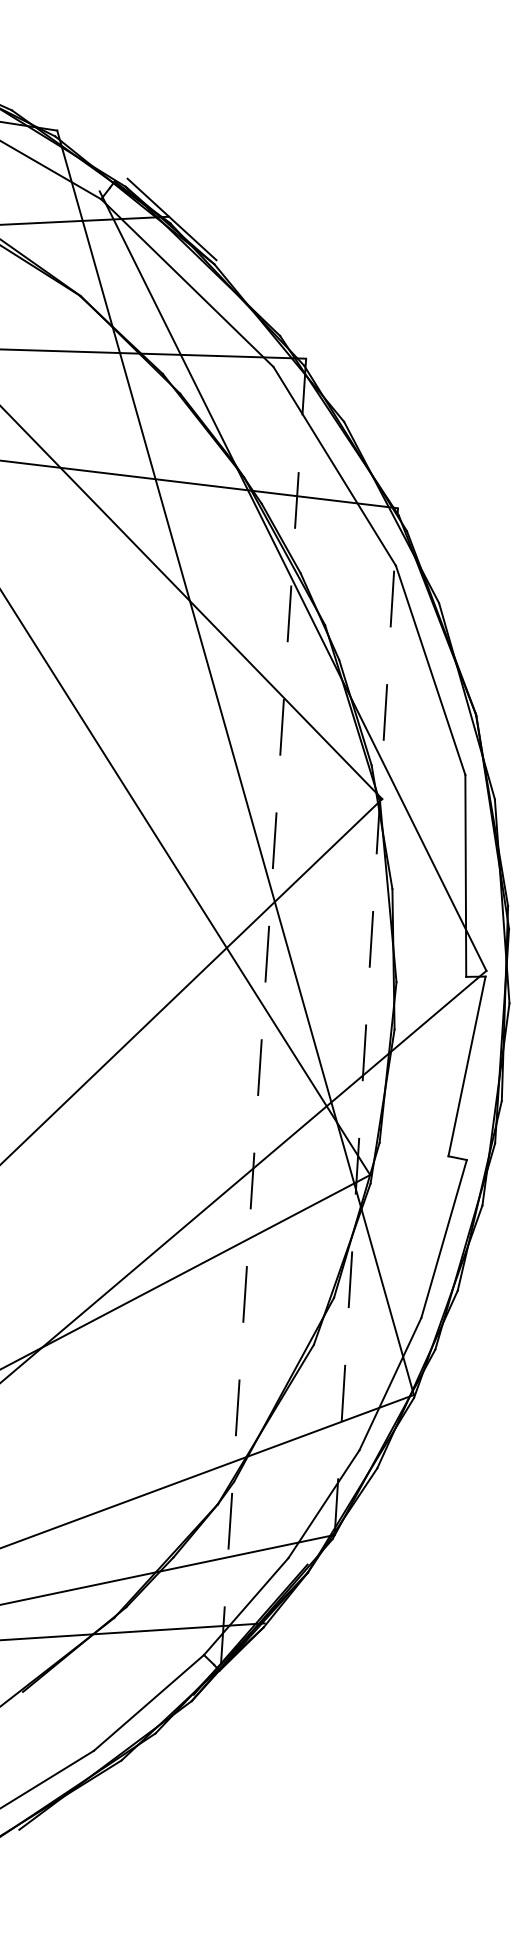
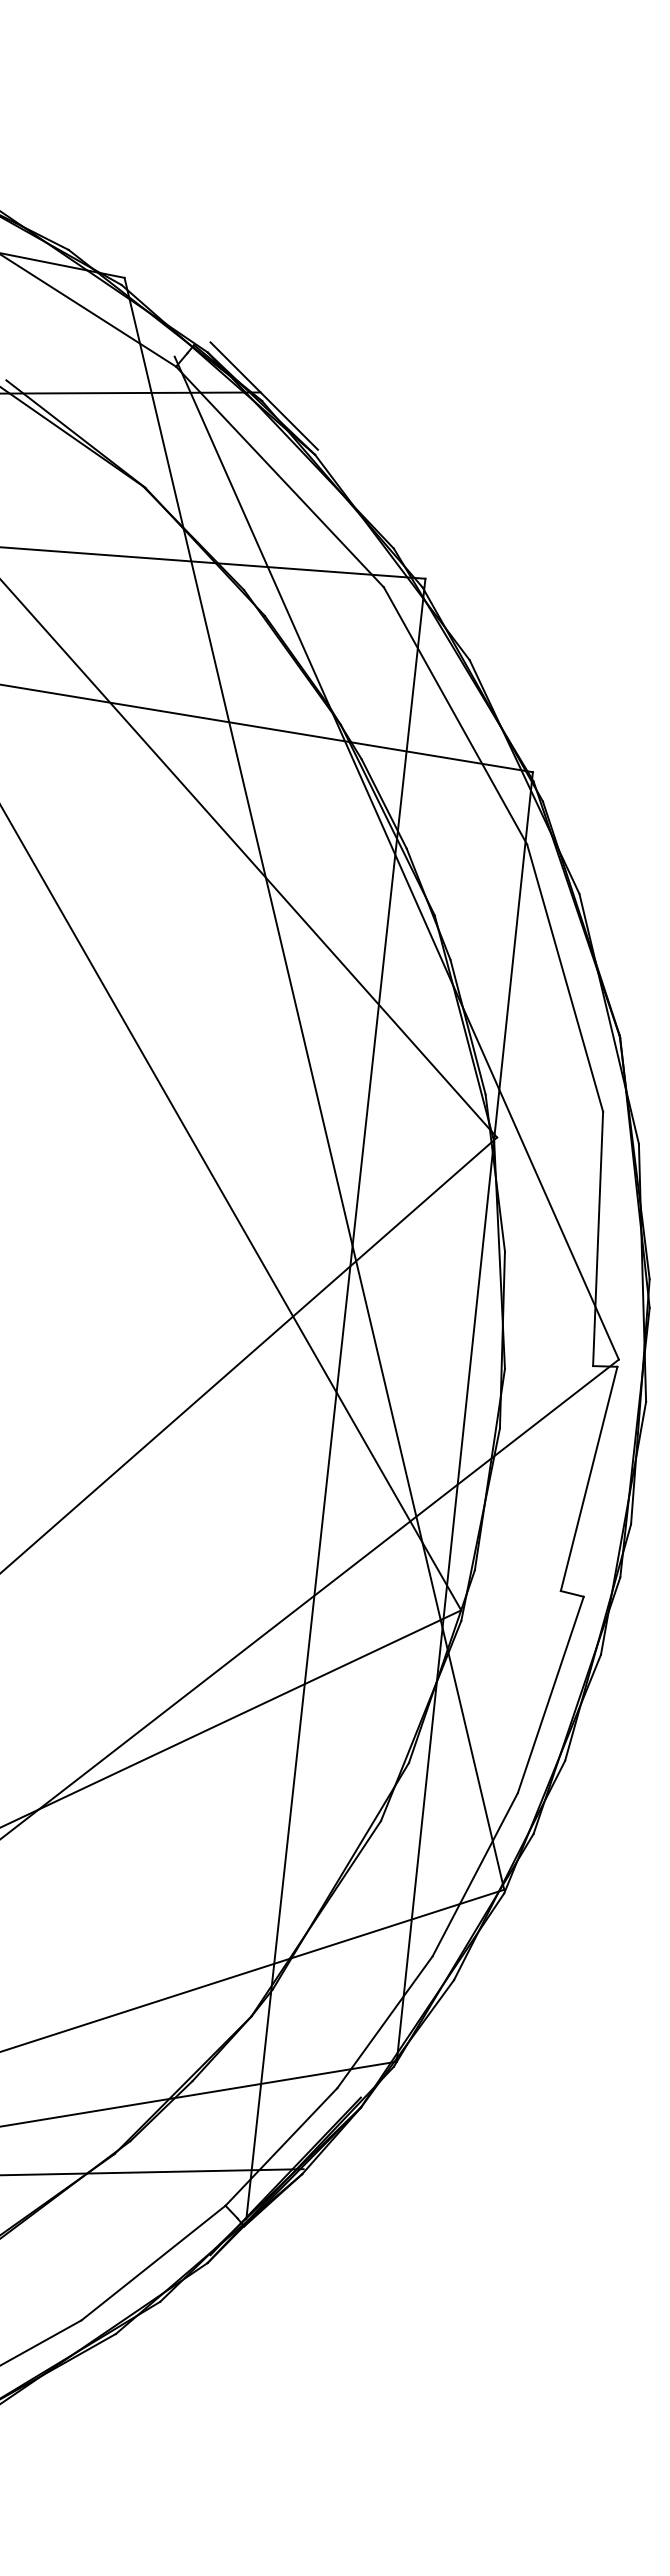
line: (263, 1012) -> (335, 1399), dashed -> solid
line: (366, 1021) -> (464, 1416), dashed -> solid

